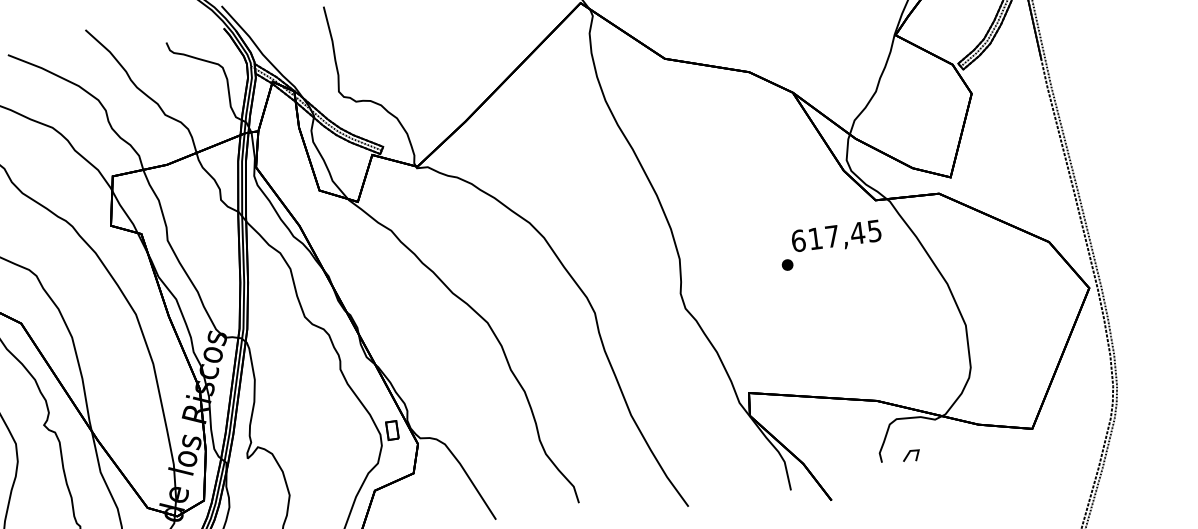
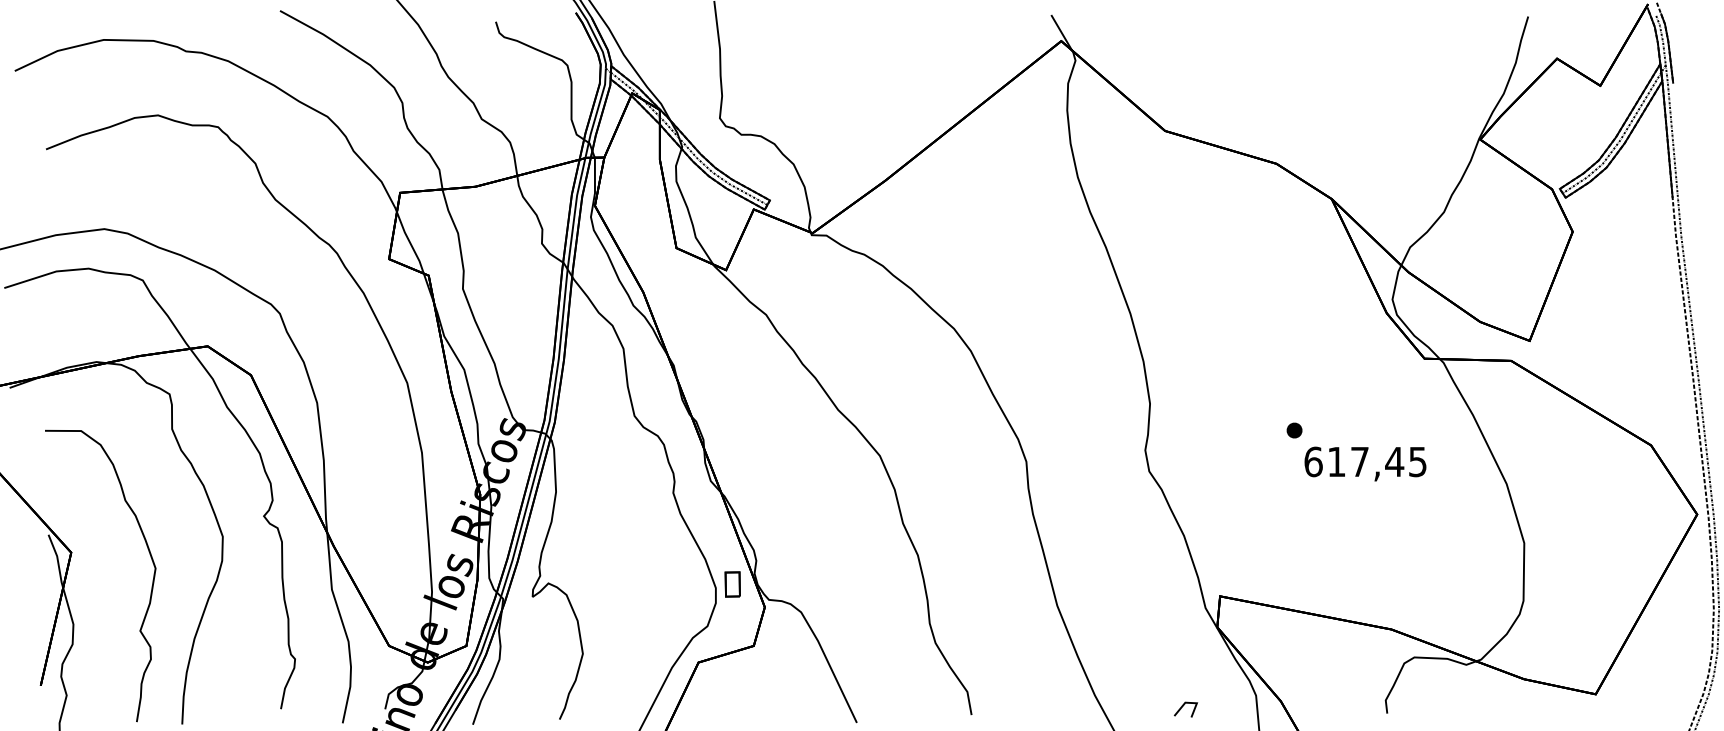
text: (836, 237) -> (1365, 463), moved
line: (909, 453) -> (1183, 706), moved

